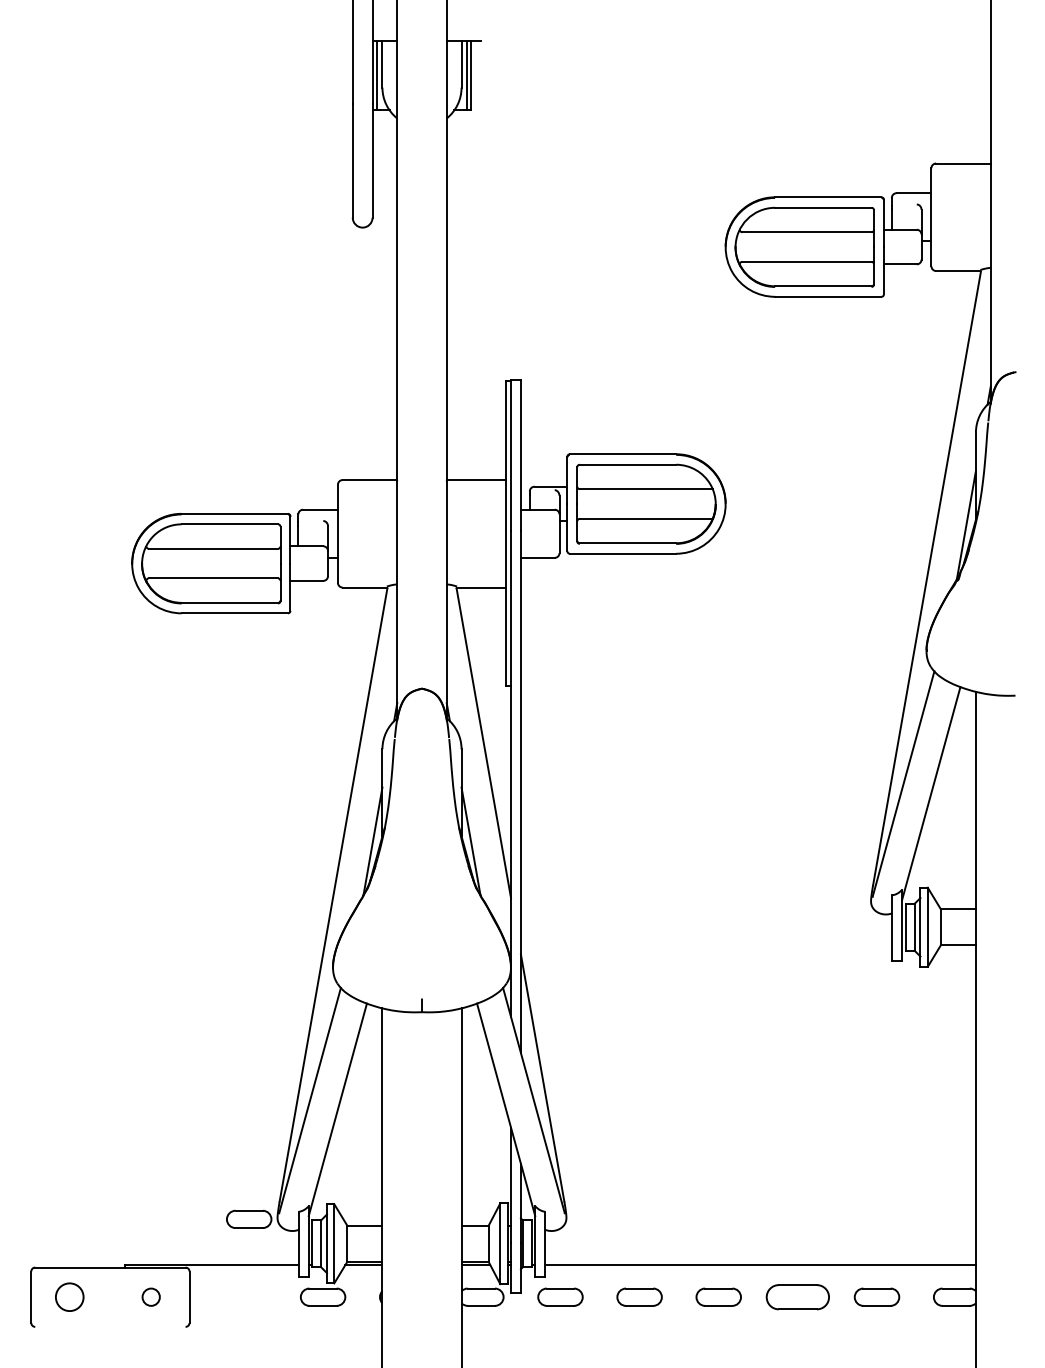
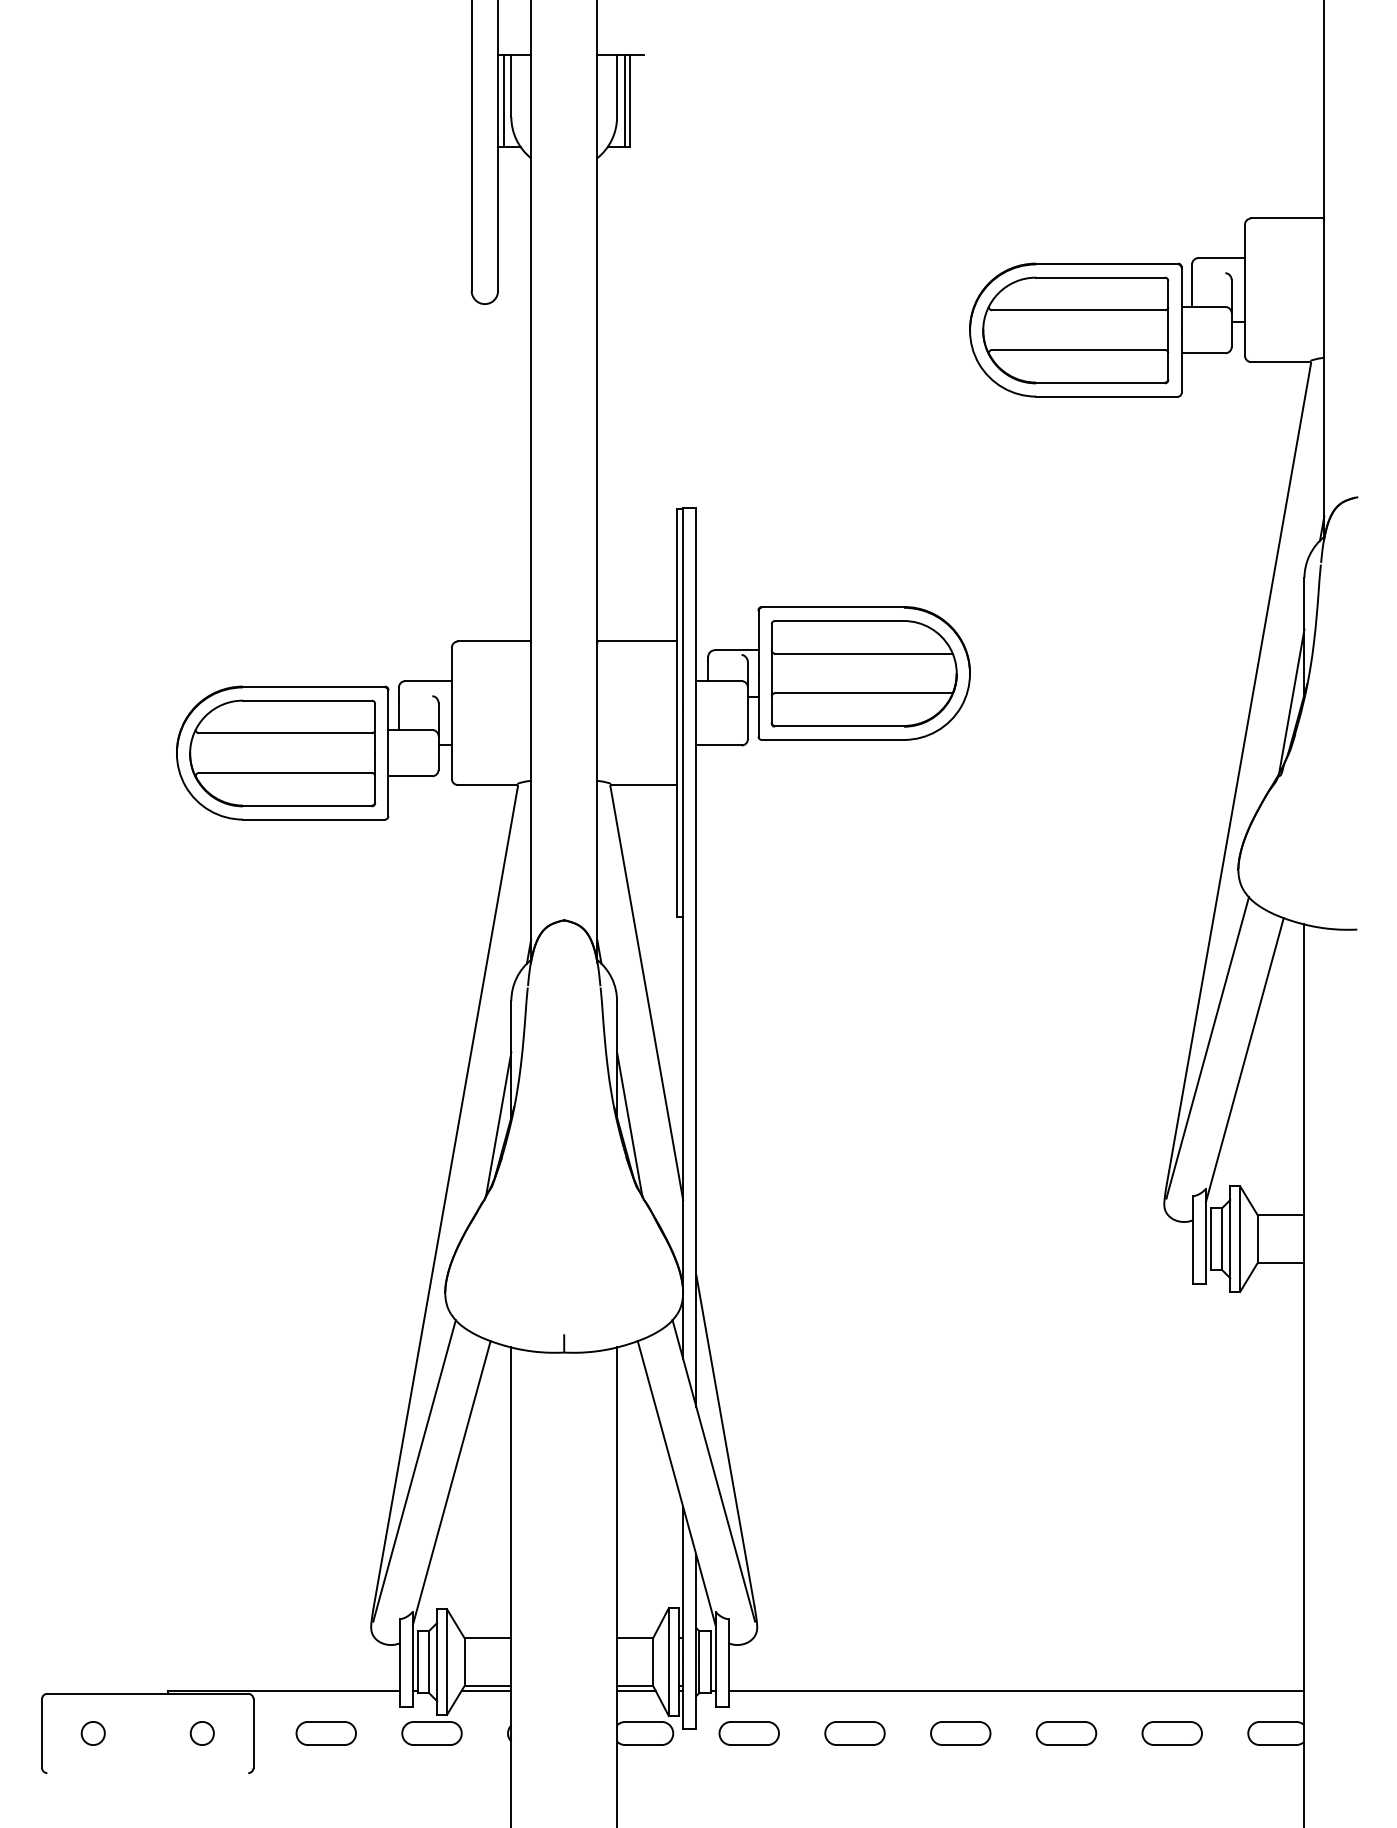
part: (248, 1219) -> (325, 1733), moved
circle: (69, 1297) -> (92, 1733), size x0.62
part: (797, 1297) -> (1066, 1733), size x0.71

